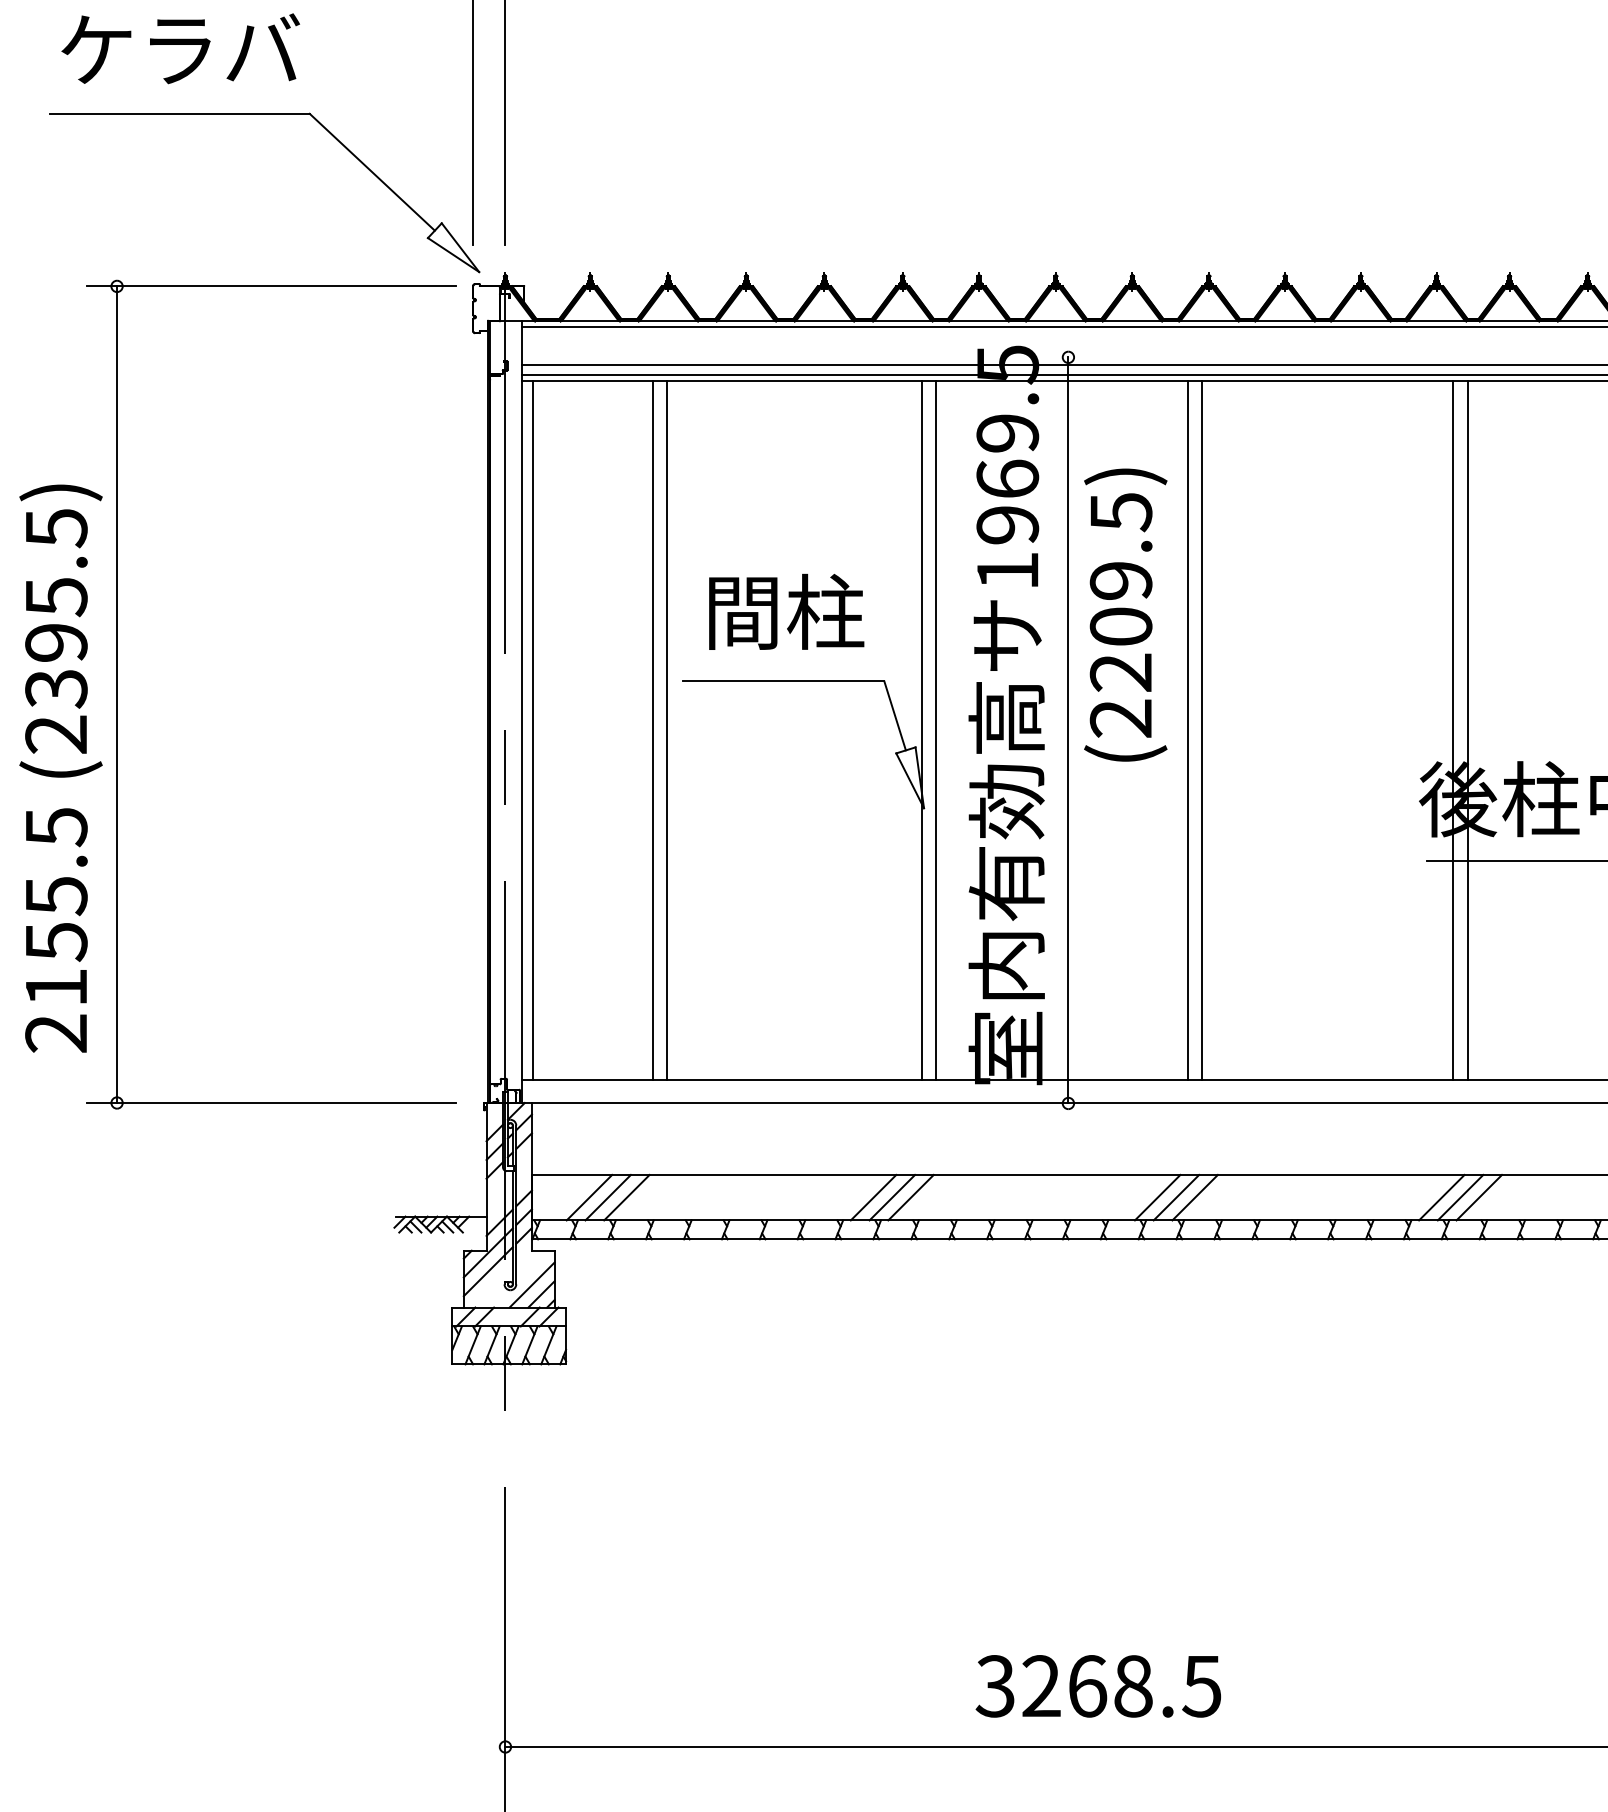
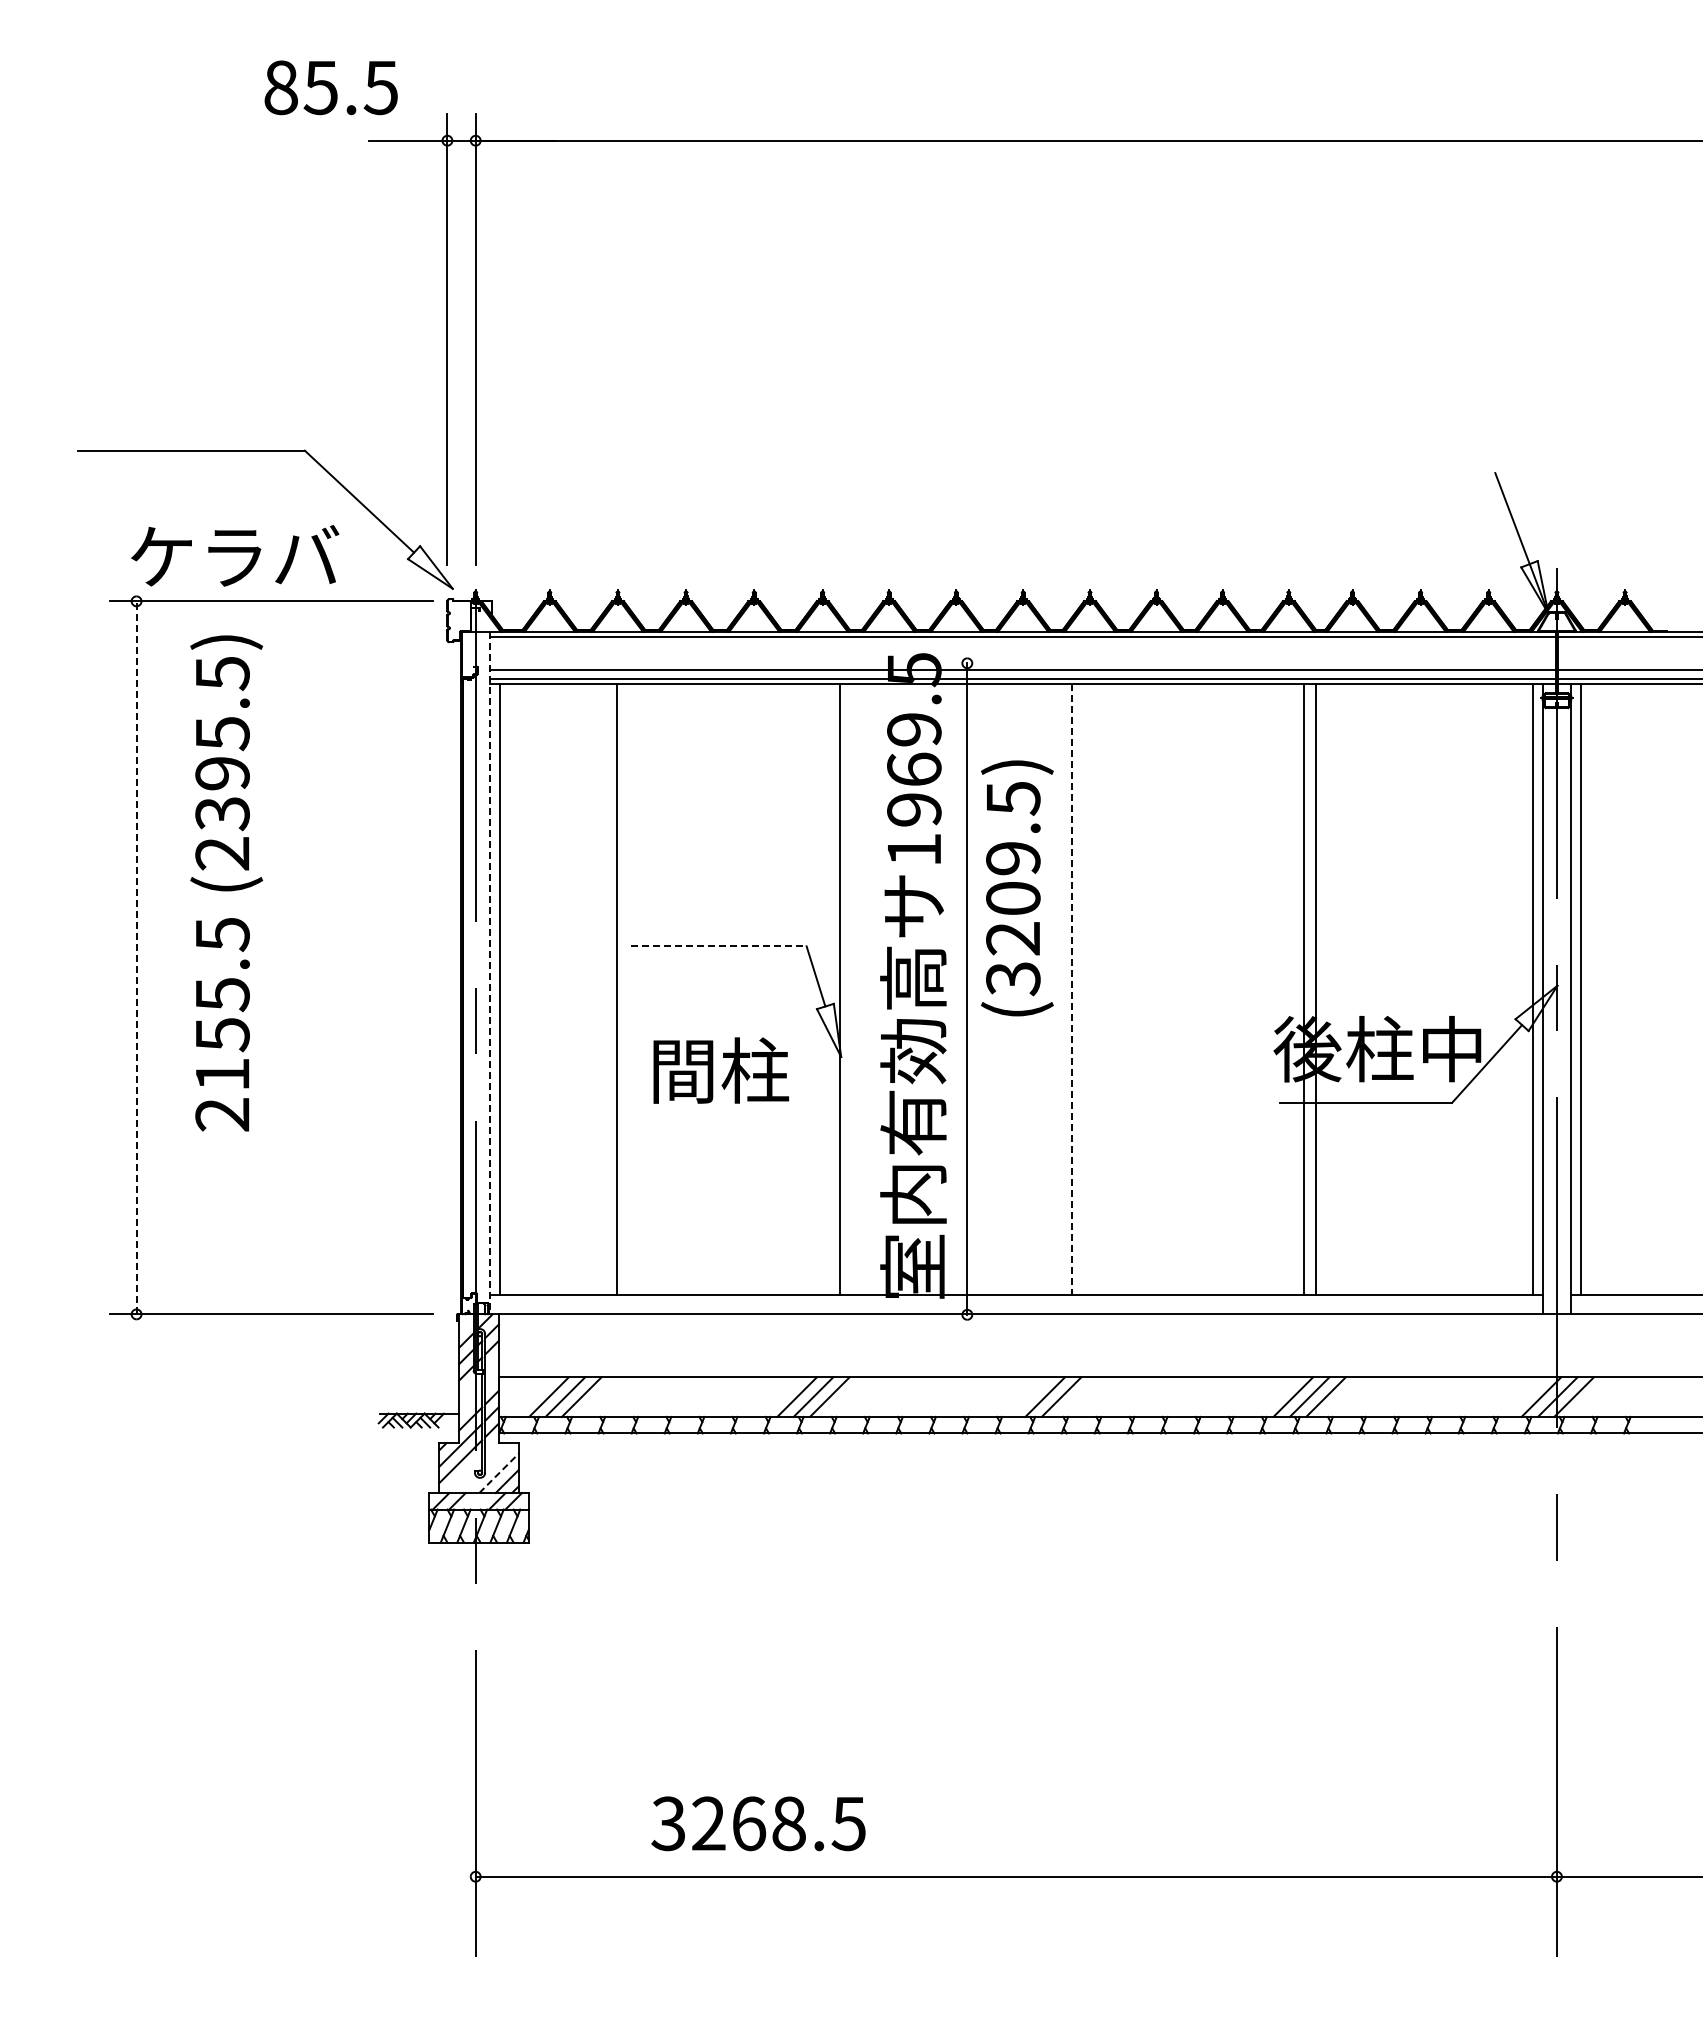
text: (181, 48) -> (235, 555), moved
text: (785, 611) -> (720, 1070), moved
line: (783, 681) -> (718, 946), solid -> dashed
line: (116, 694) -> (136, 957), solid -> dashed
line: (521, 712) -> (489, 973), solid -> dashed
text: (1121, 719) -> (1013, 979), (2209.5) -> (3209.5)
line: (652, 729) -> (604, 988), removed
line: (936, 729) -> (852, 988), removed
line: (1201, 729) -> (1083, 988), removed
line: (1187, 730) -> (1071, 989), solid -> dashed
text: (60, 768) -> (226, 883), moved
line: (1194, 1197) -> (1077, 1396), removed
line: (532, 1285) -> (499, 1473), solid -> dashed
text: (1098, 1686) -> (758, 1823), moved

